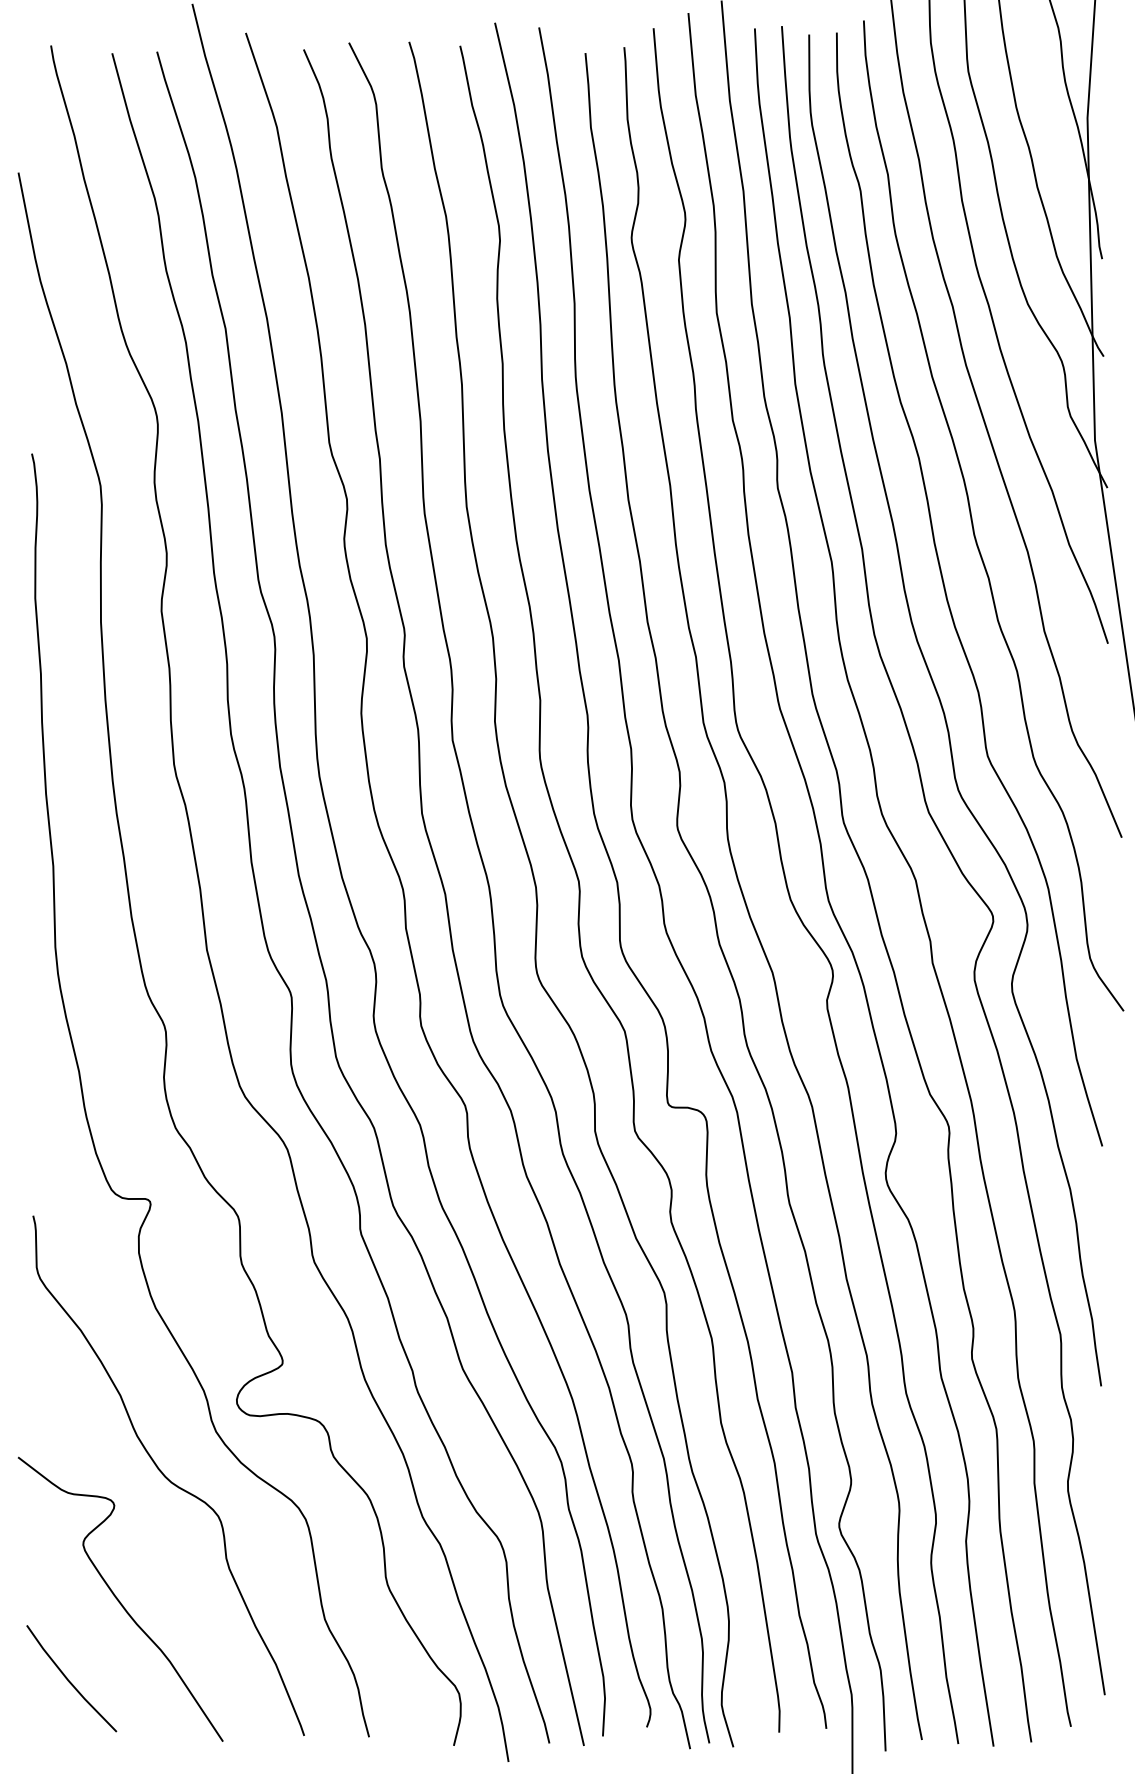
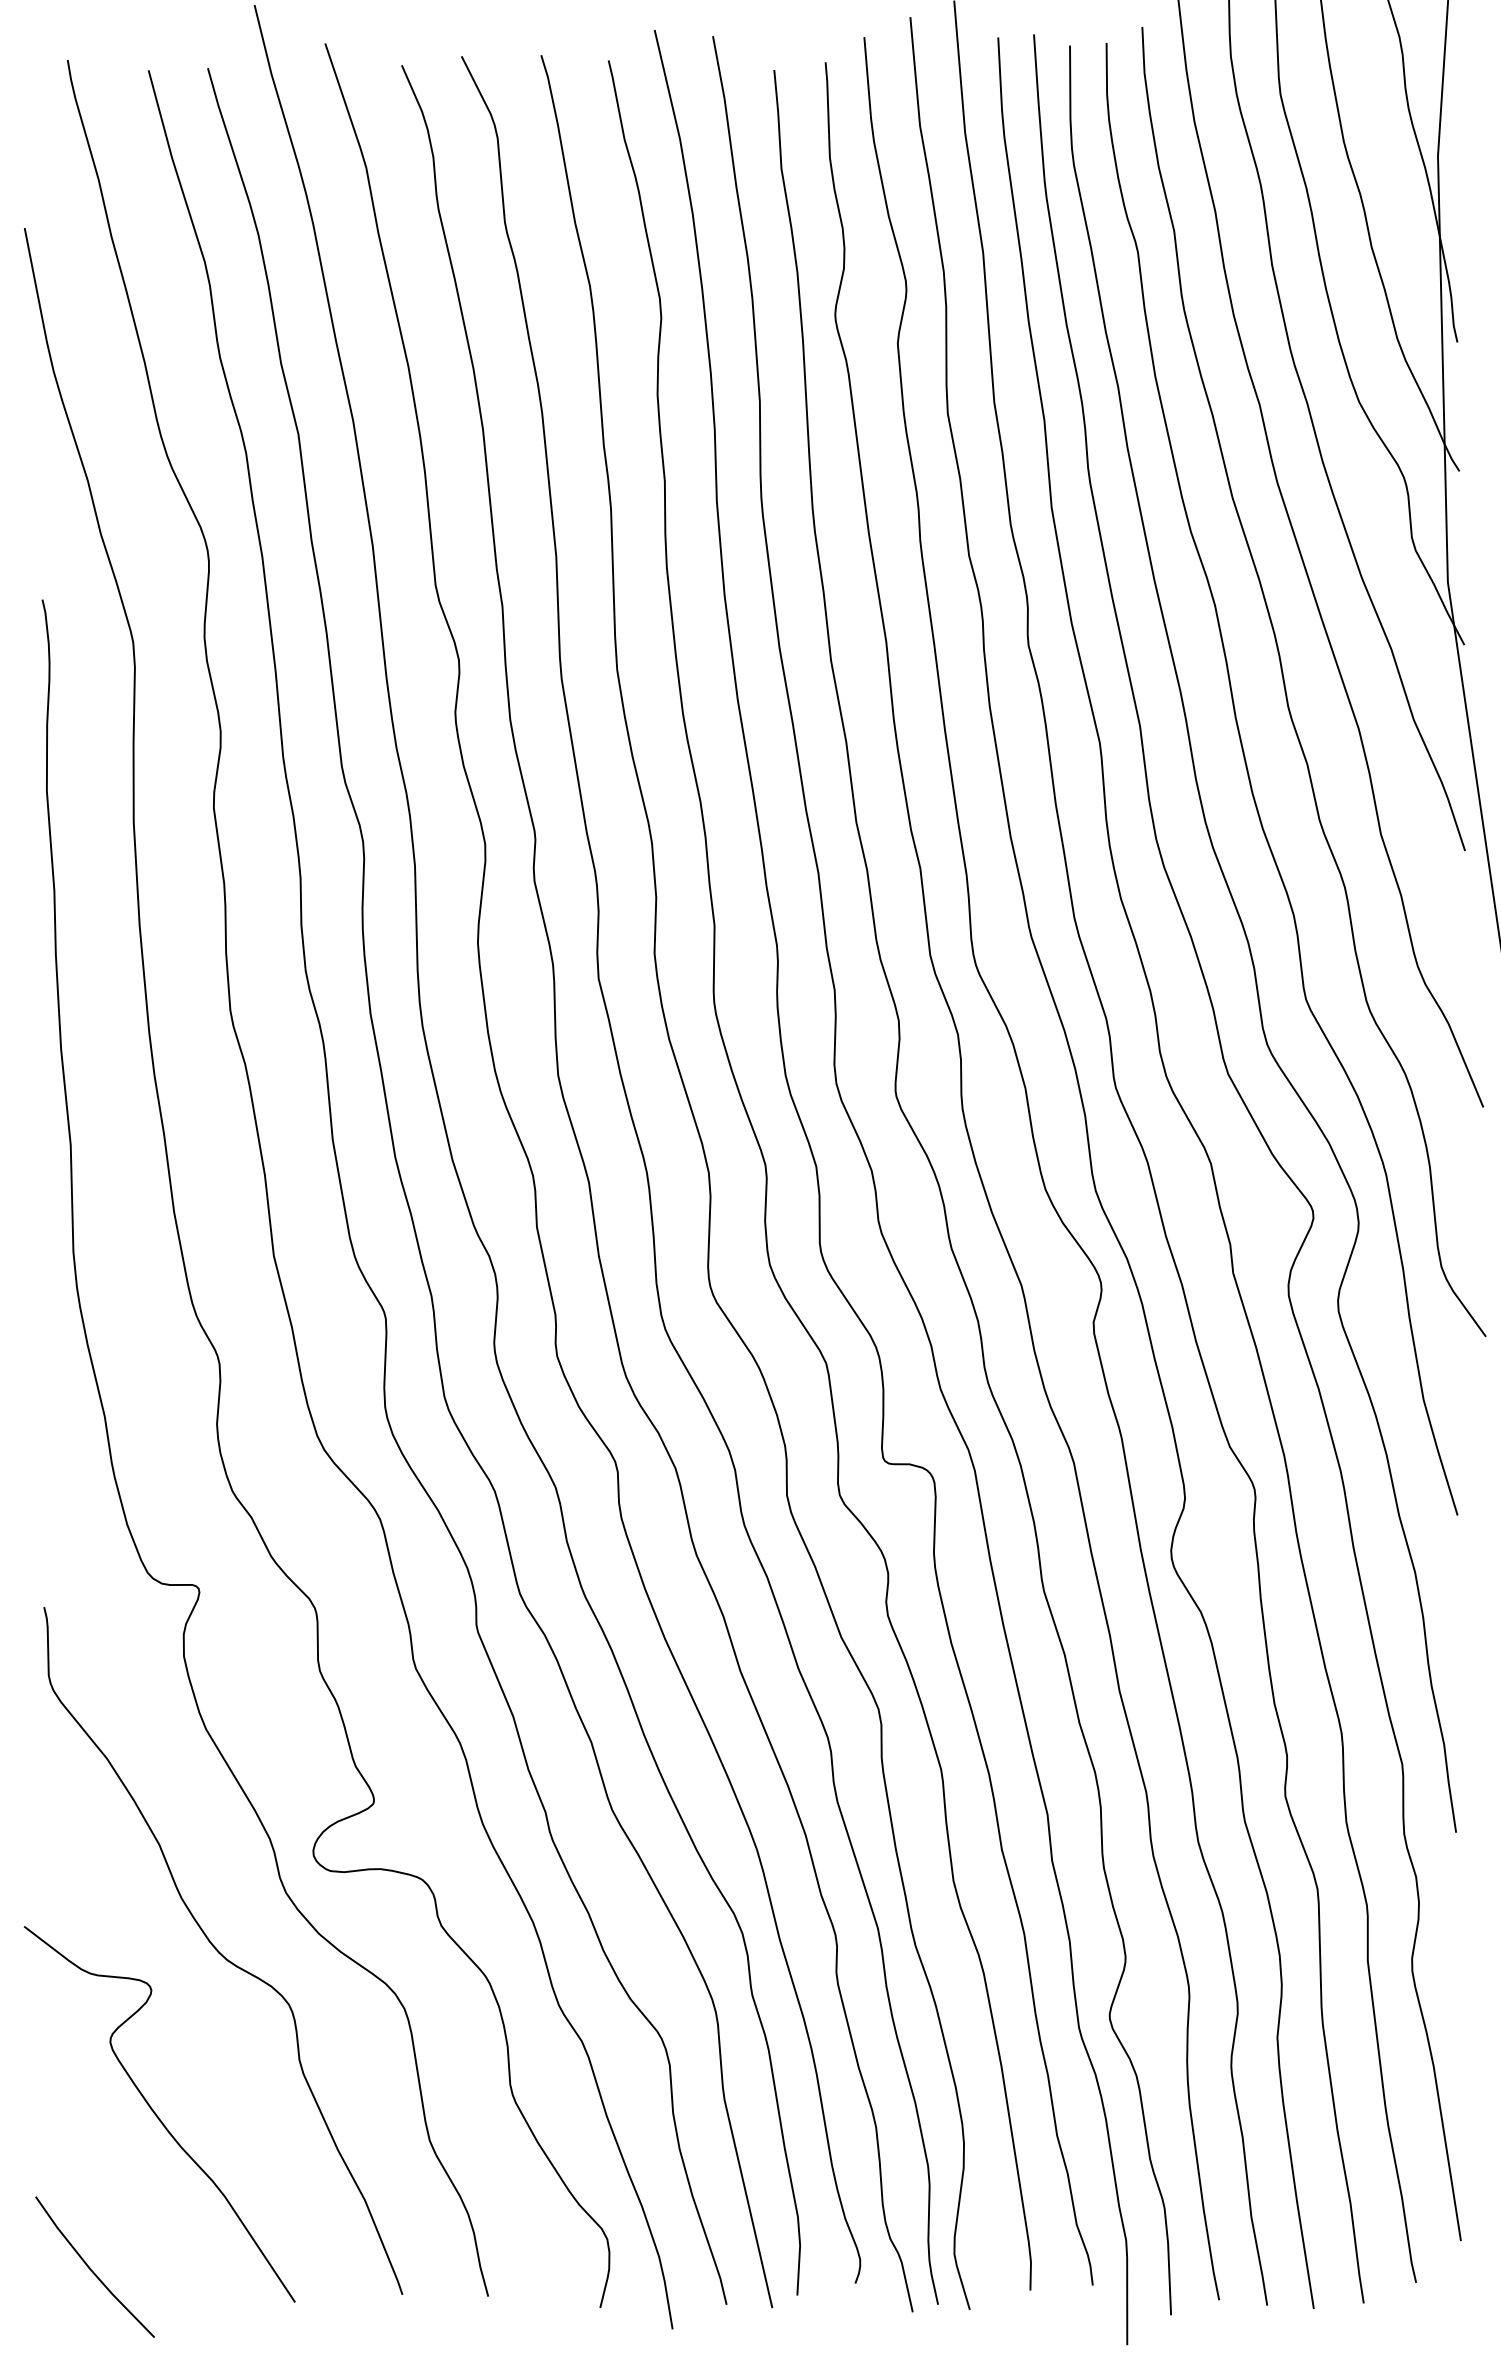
line: (68, 1678) -> (90, 2267), moved

